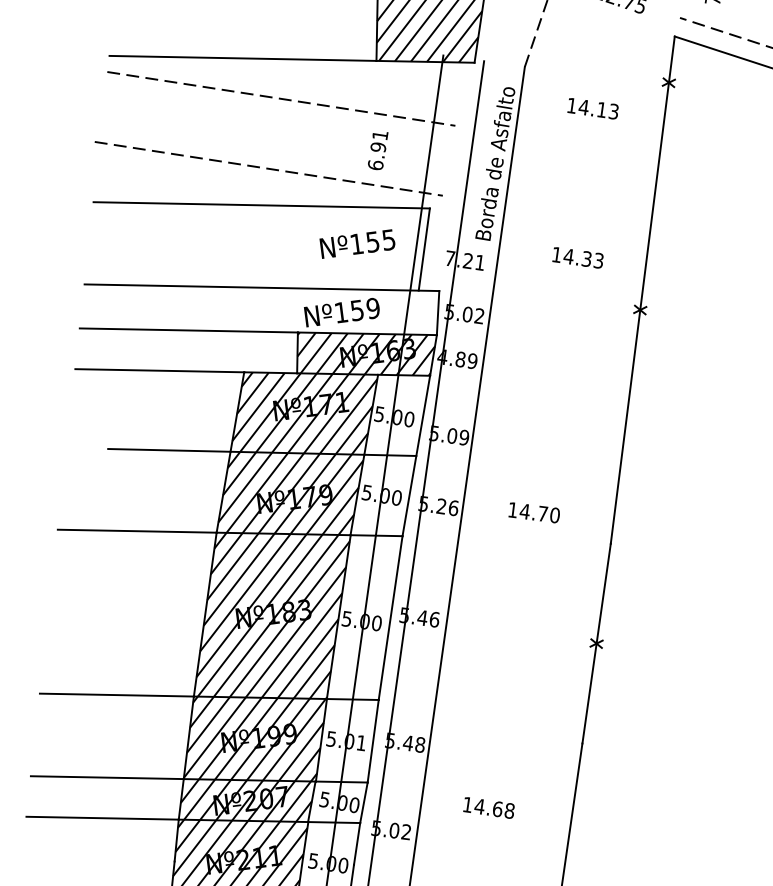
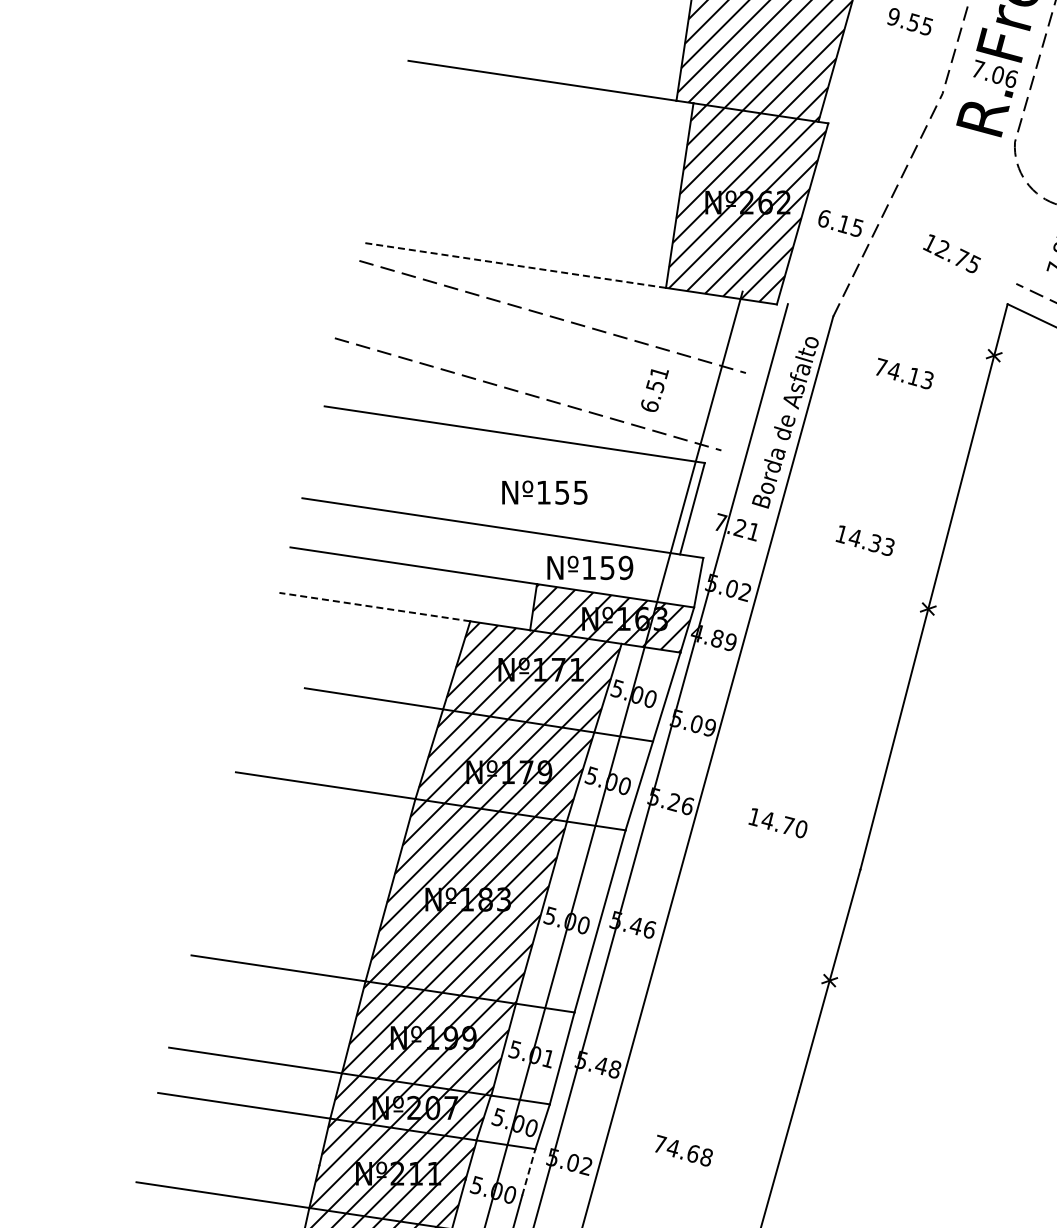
line: (243, 58) -> (515, 265), solid -> dashed
text: (571, 105) -> (880, 367), 14.13 -> 74.13
text: (378, 147) -> (655, 386), 6.91 -> 6.51
text: (357, 243) -> (544, 492), moved
line: (159, 371) -> (374, 607), solid -> dashed
text: (468, 804) -> (660, 1144), 14.68 -> 74.68
line: (356, 843) -> (528, 1171), solid -> dashed

